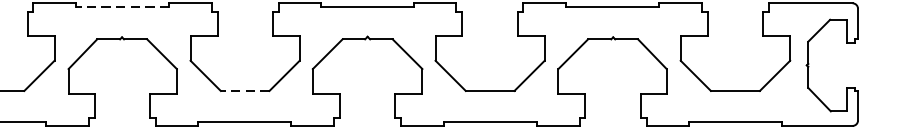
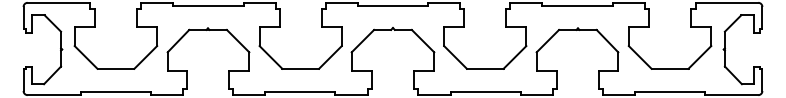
line: (121, 6) -> (207, 5), dashed -> solid
line: (244, 90) -> (300, 68), dashed -> solid

